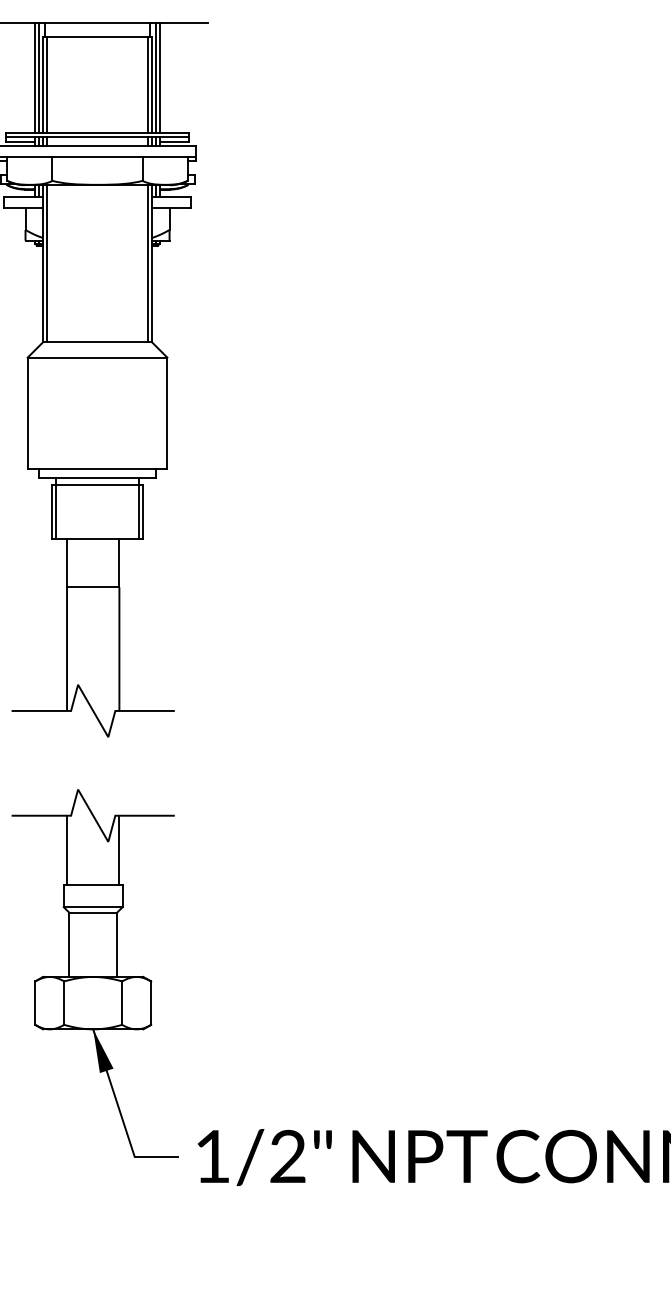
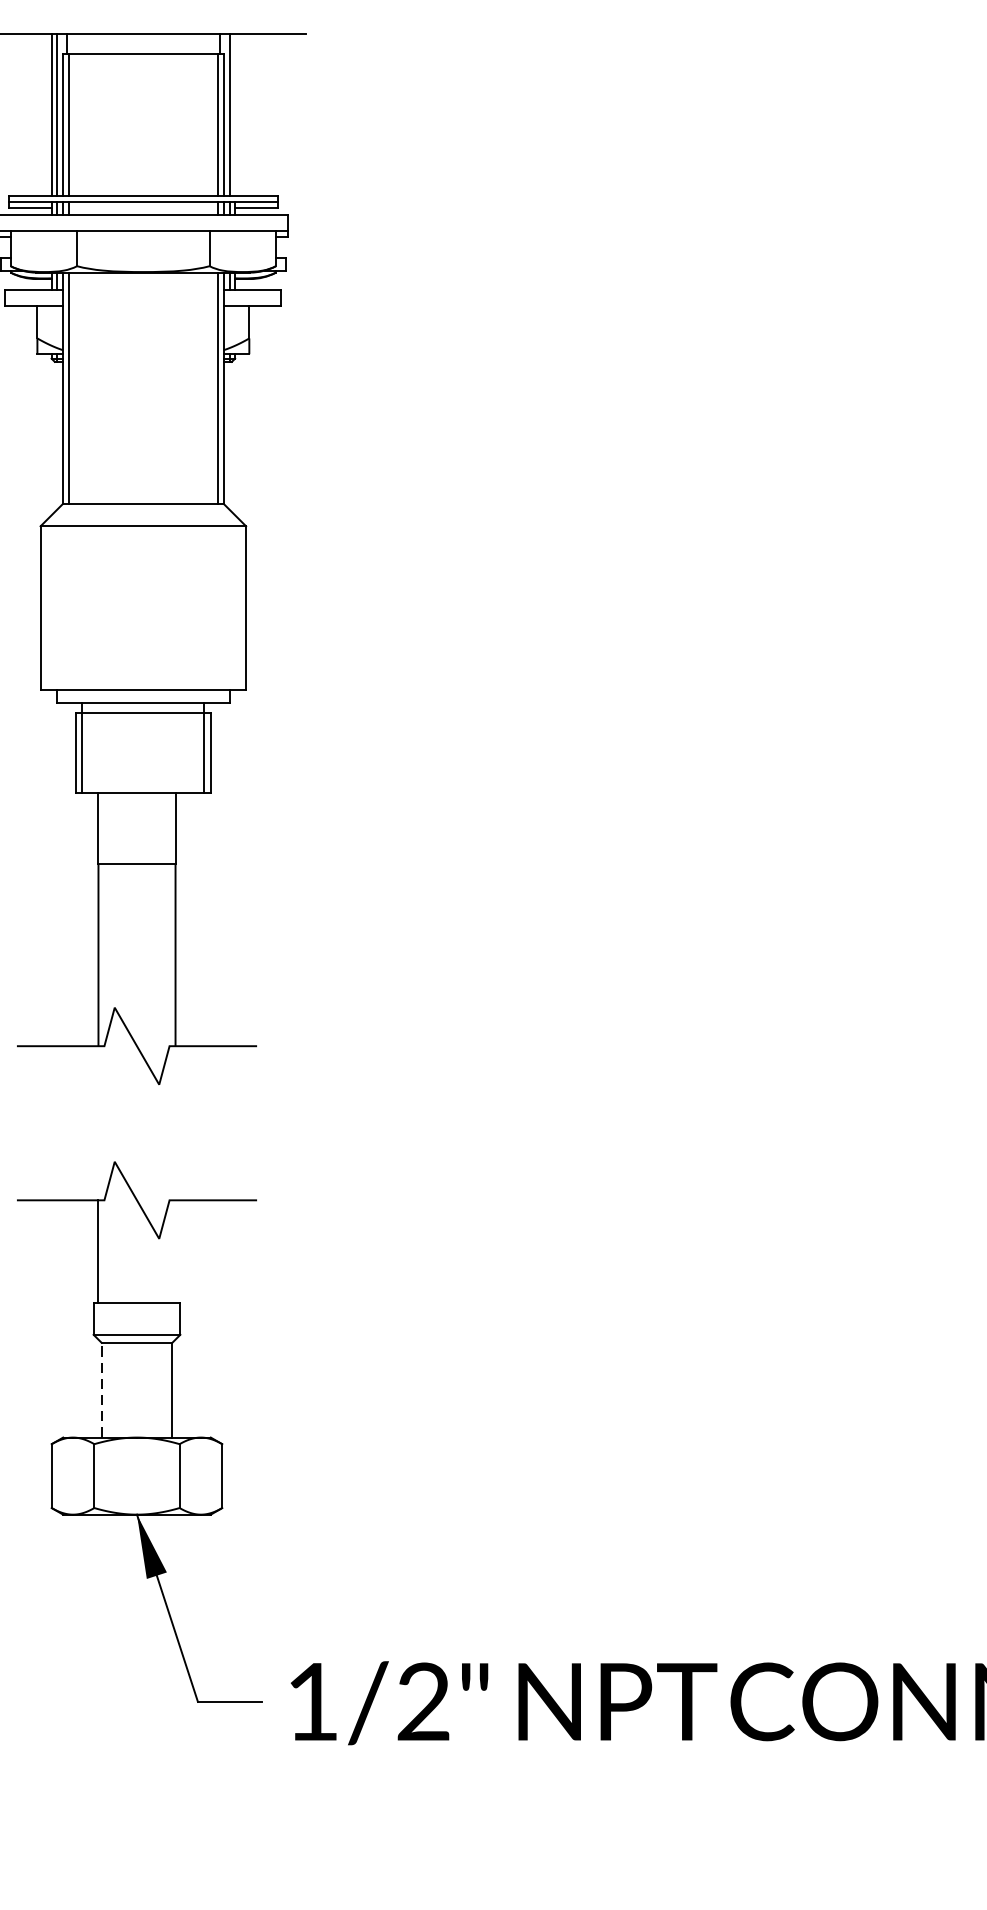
line: (159, 77) -> (234, 114), removed
line: (119, 850) -> (175, 1251), removed
line: (69, 944) -> (102, 1389), solid -> dashed

